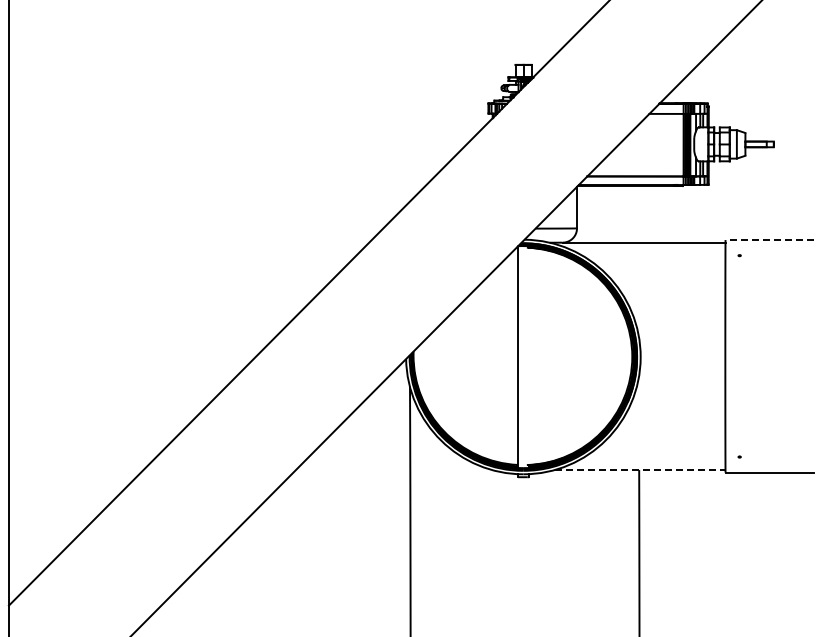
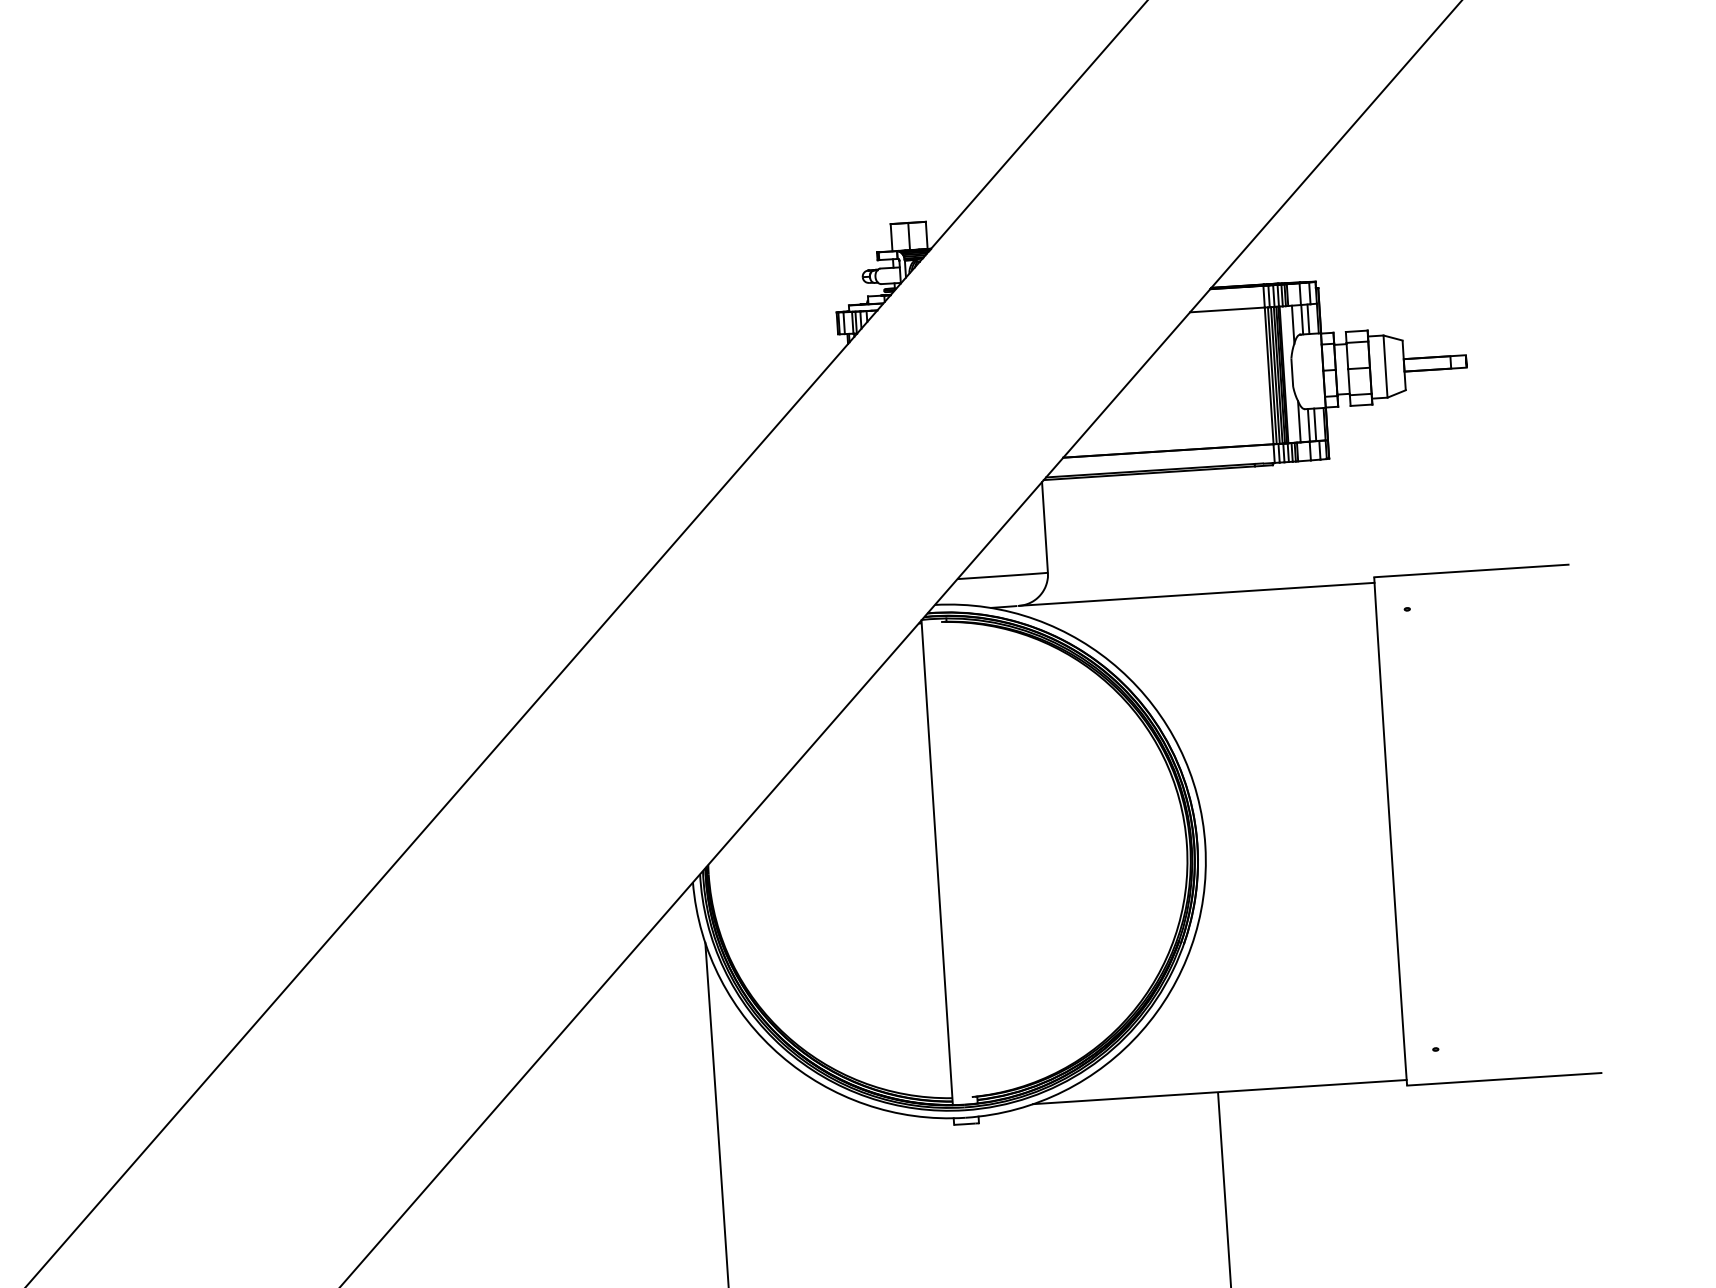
line: (769, 240) -> (1470, 572), dashed -> solid
line: (640, 470) -> (1220, 1092), dashed -> solid

